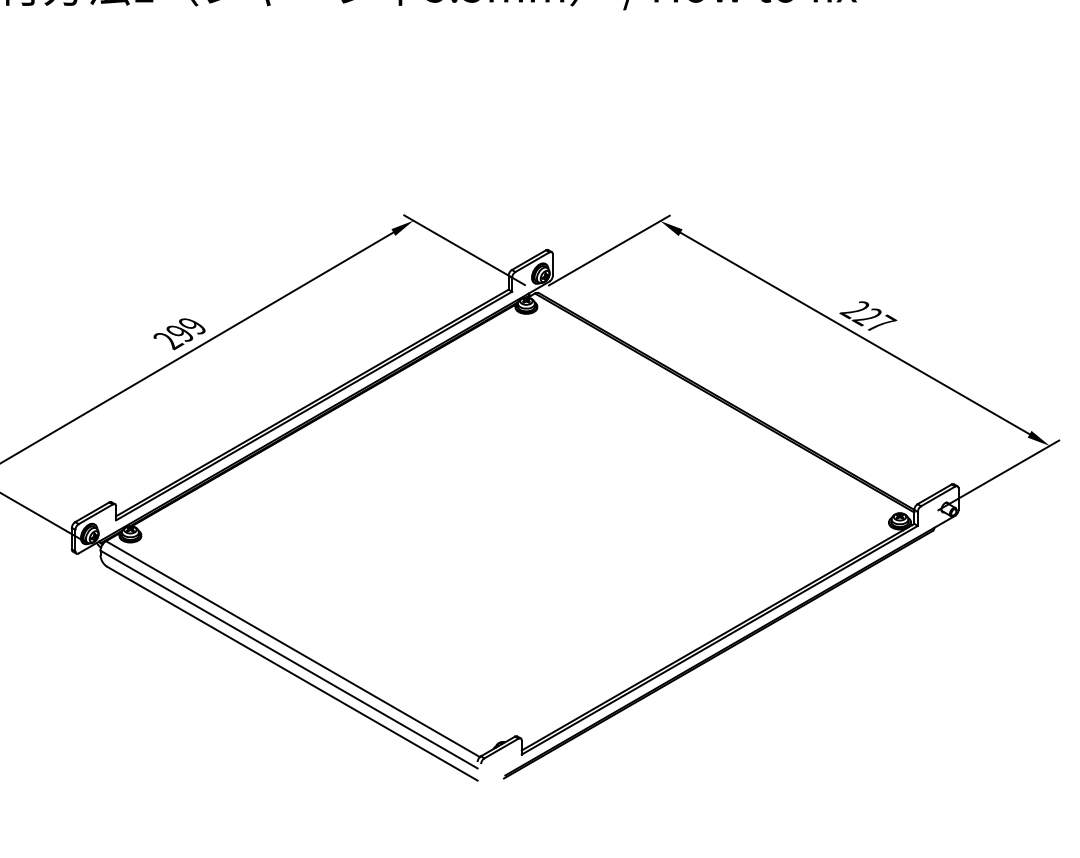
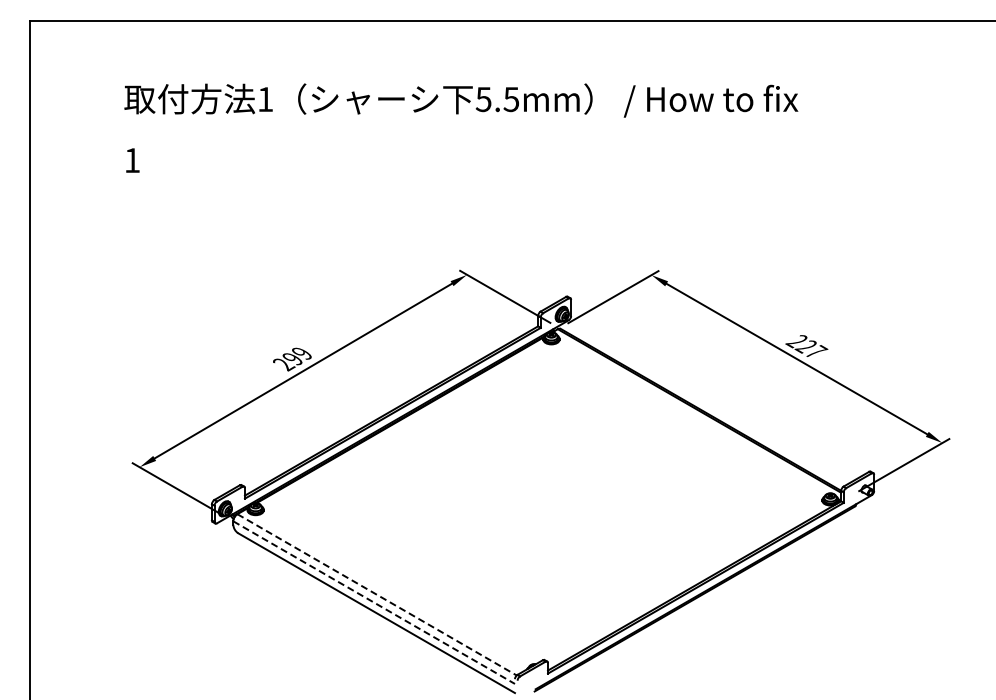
line: (293, 650) -> (377, 595), solid -> dashed
line: (289, 659) -> (374, 602), solid -> dashed

